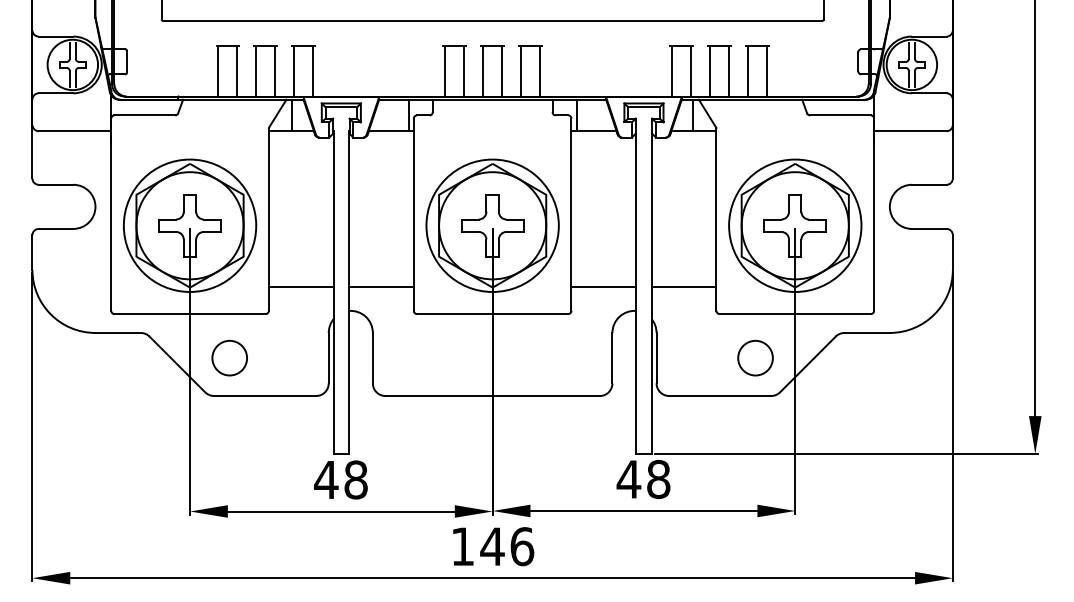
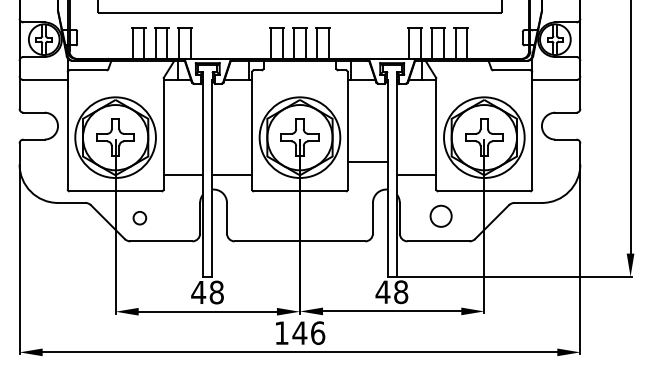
line: (603, 286) -> (367, 161), moved
circle: (229, 356) -> (139, 217), size x0.6
circle: (754, 356) -> (440, 215), moved

